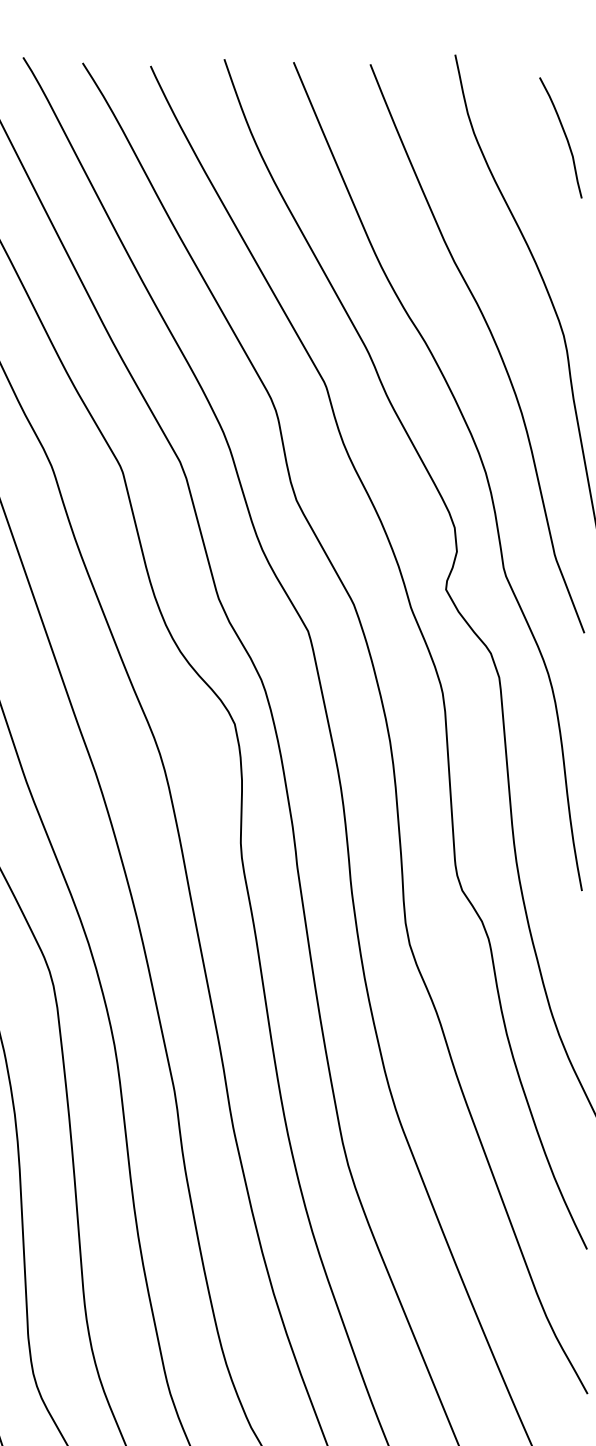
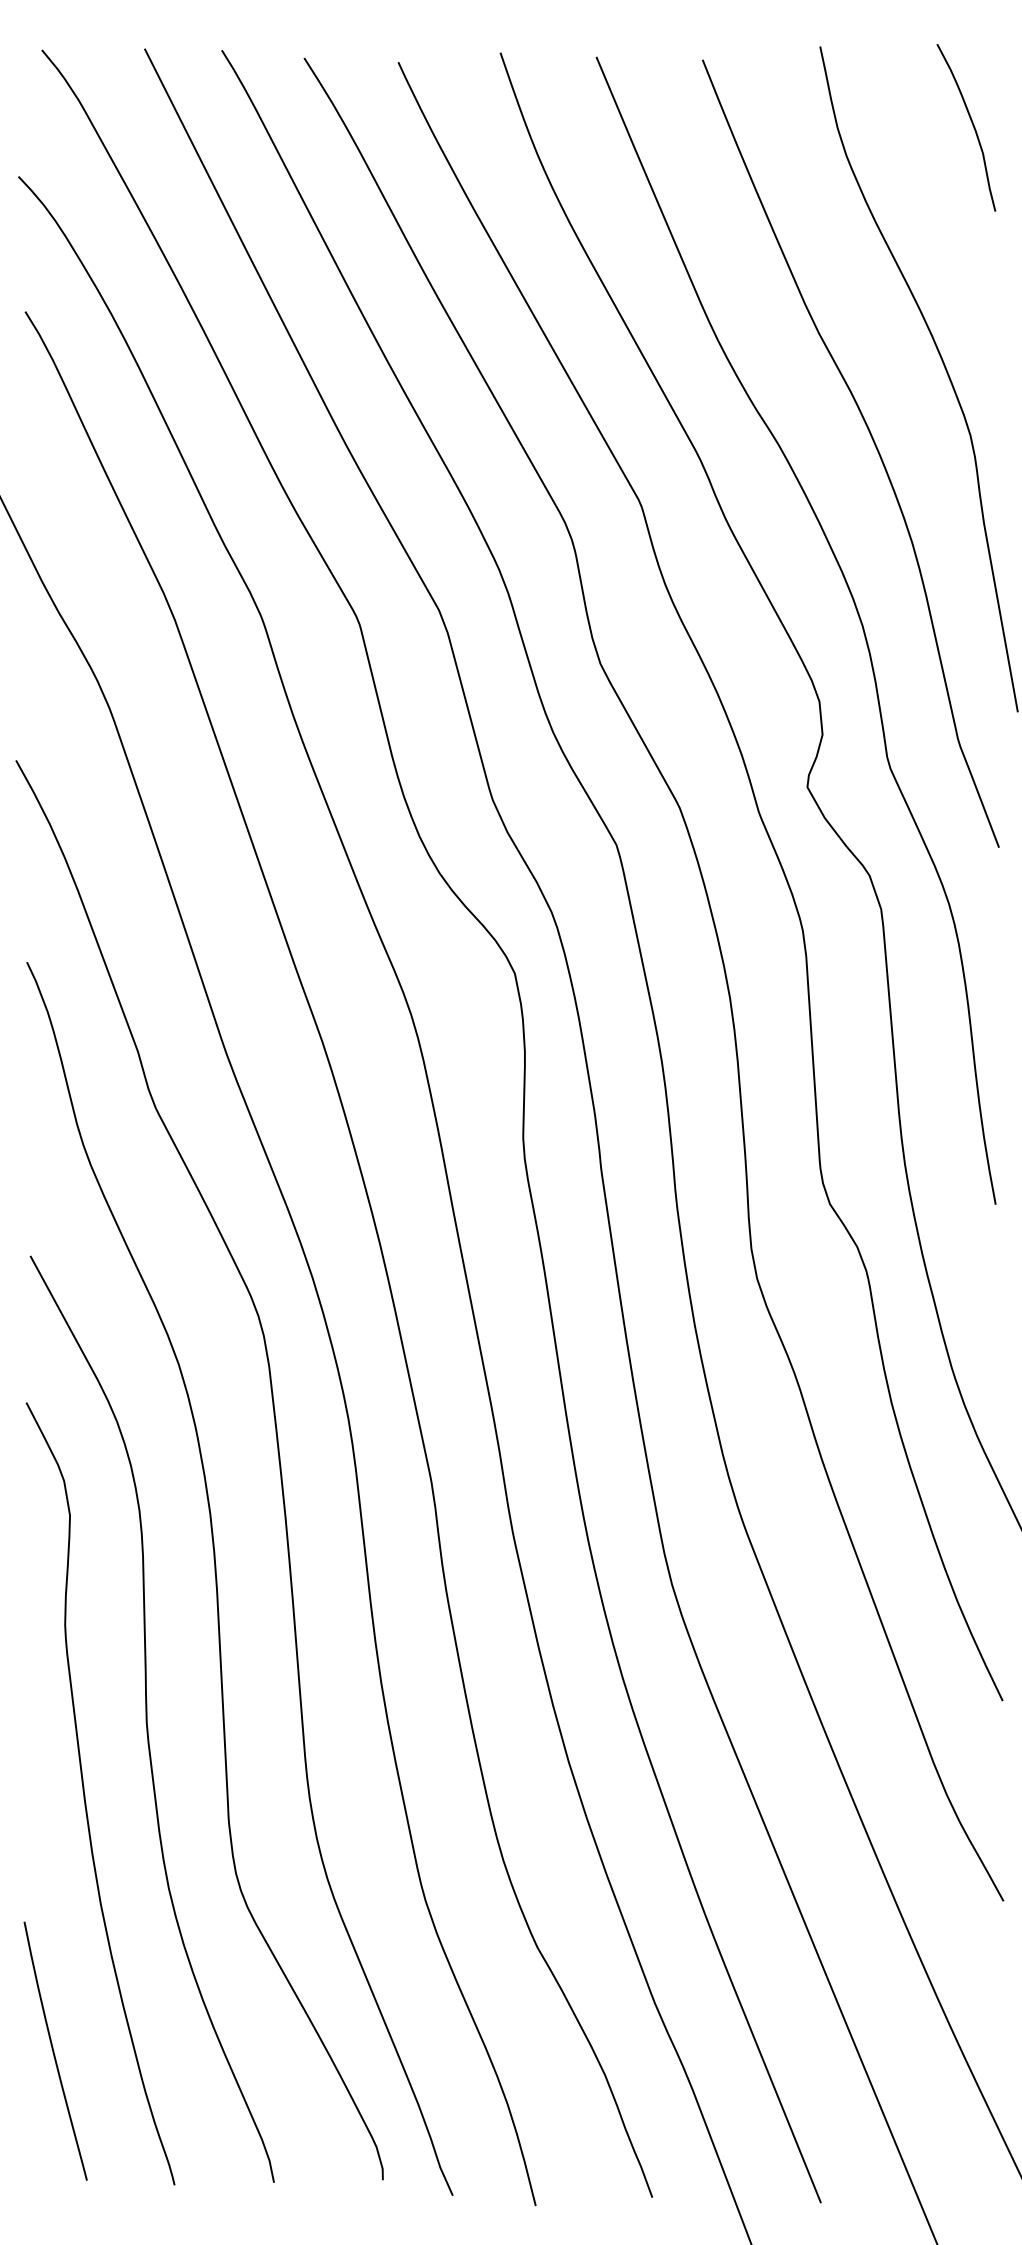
curve: (565, 136) -> (972, 125), moved

